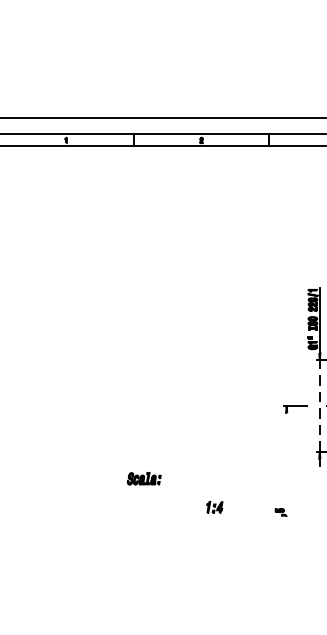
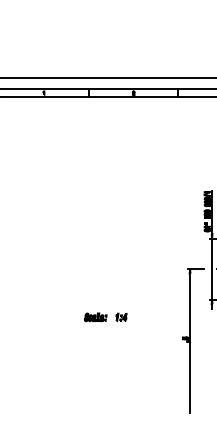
line: (320, 405) -> (212, 268), dashed -> solid
part: (214, 506) -> (121, 316), moved
line: (287, 516) -> (190, 342), added

